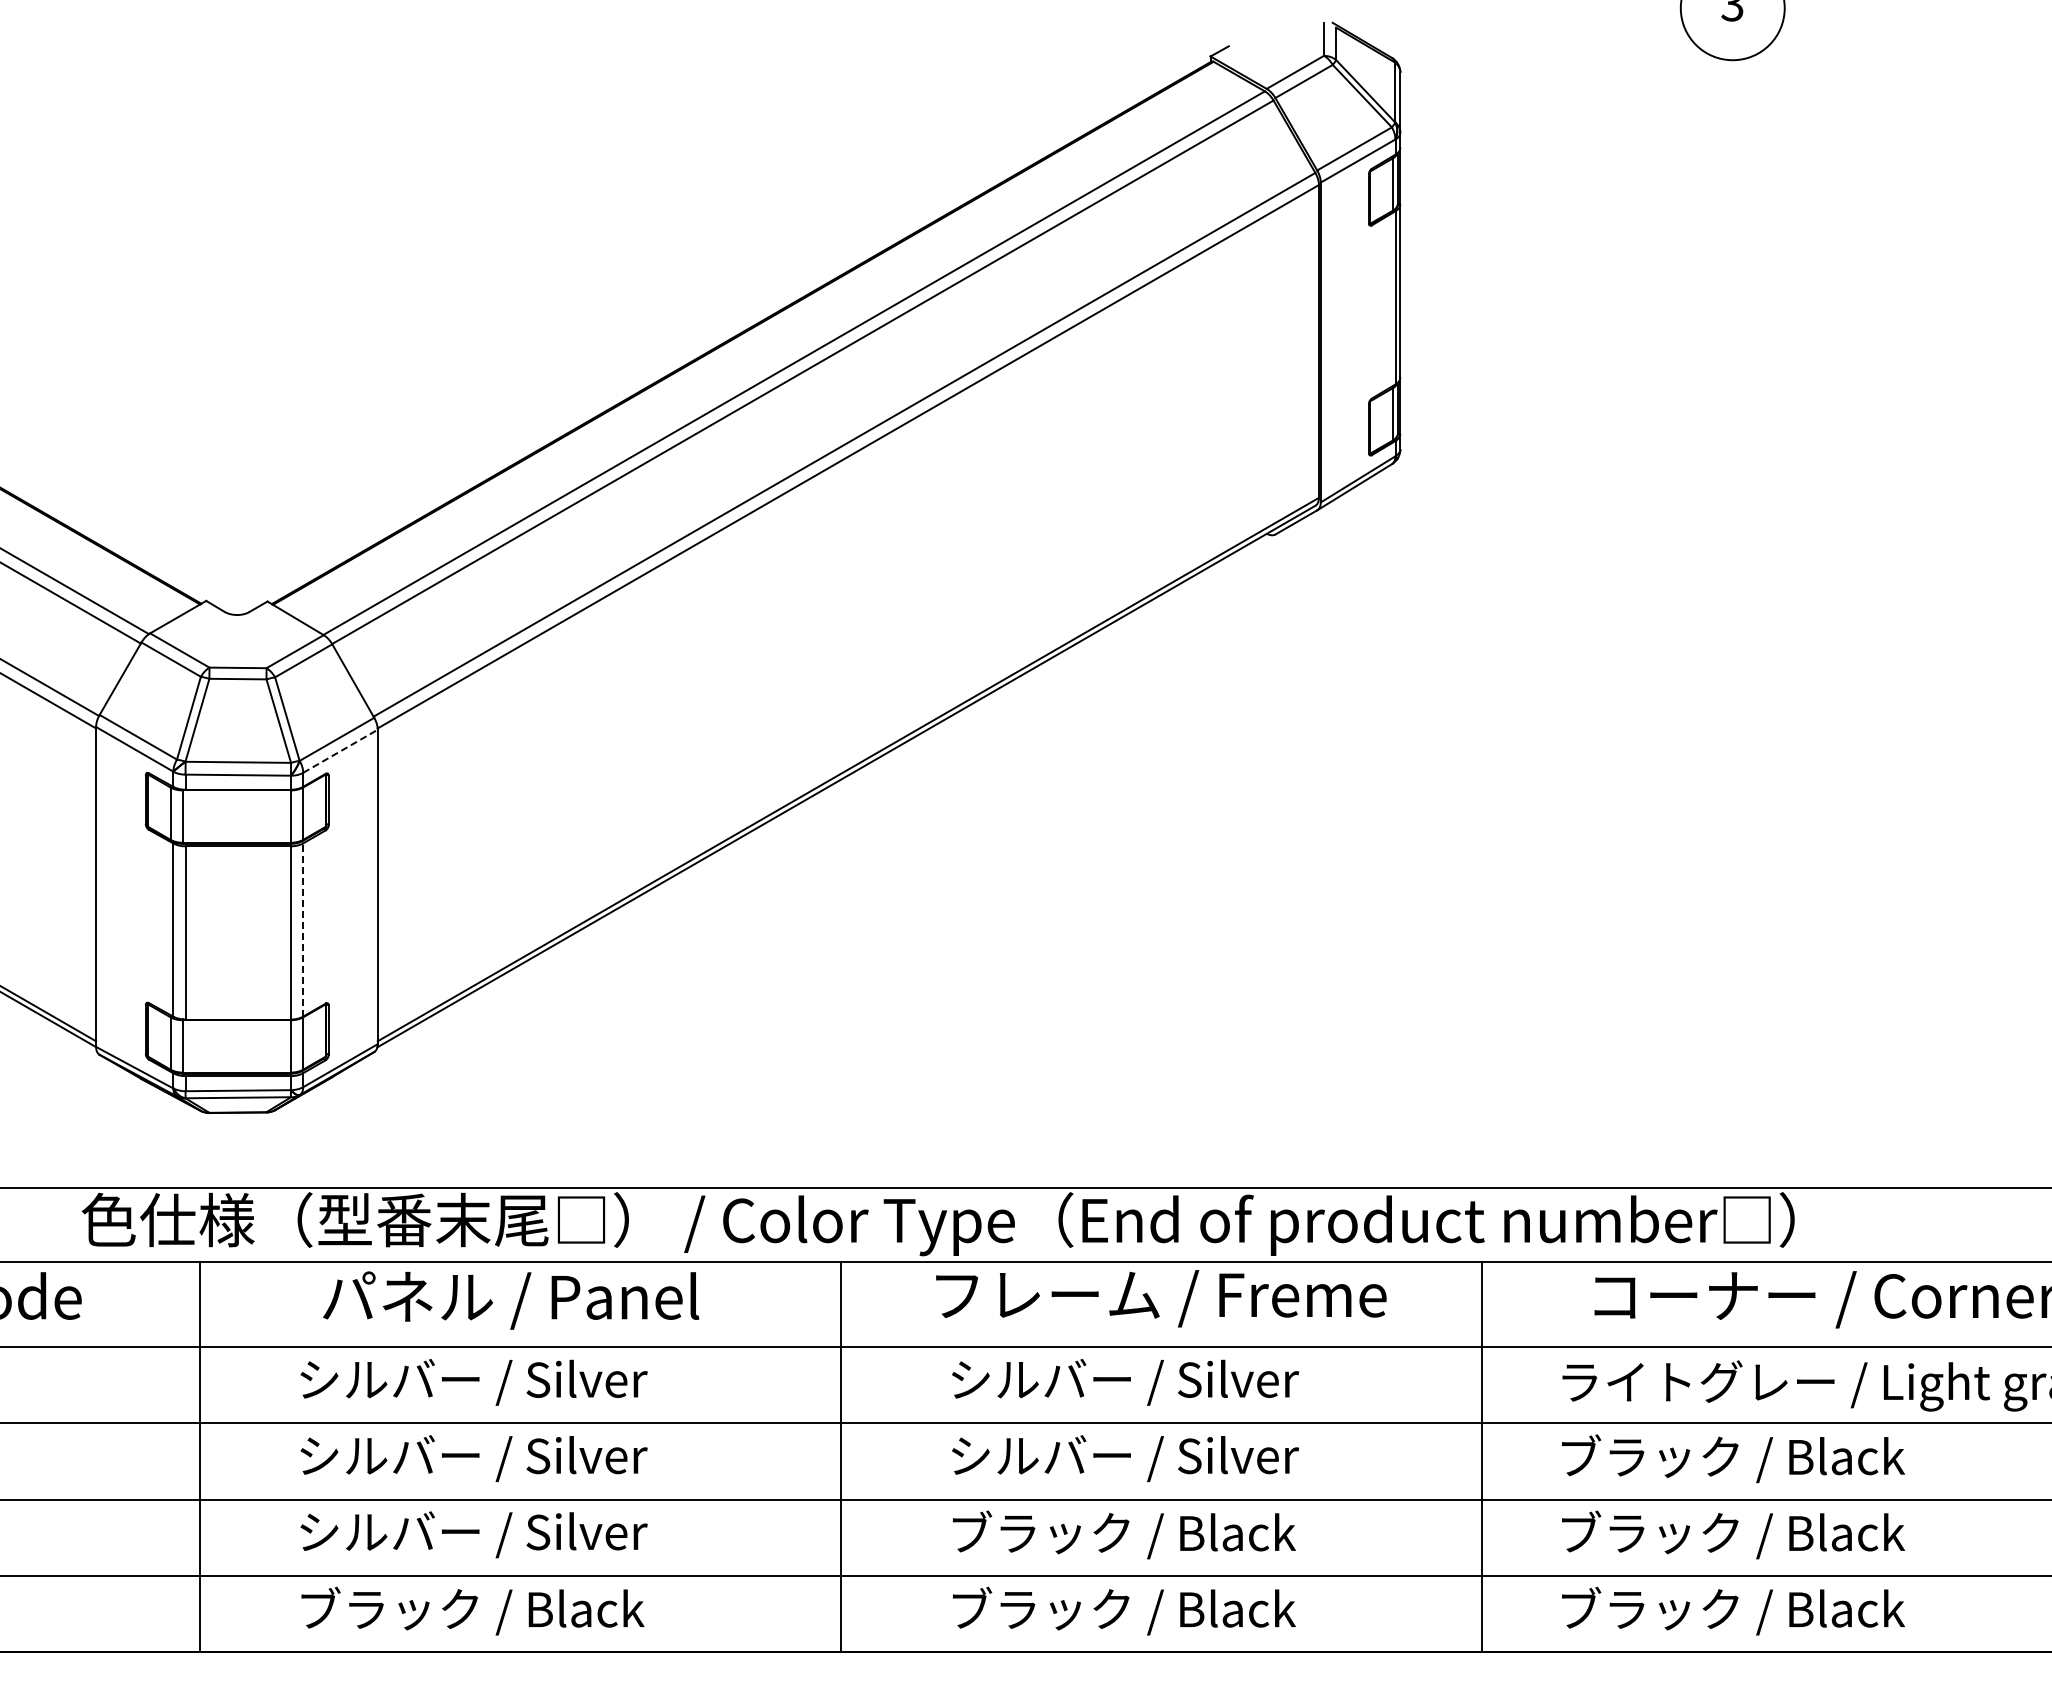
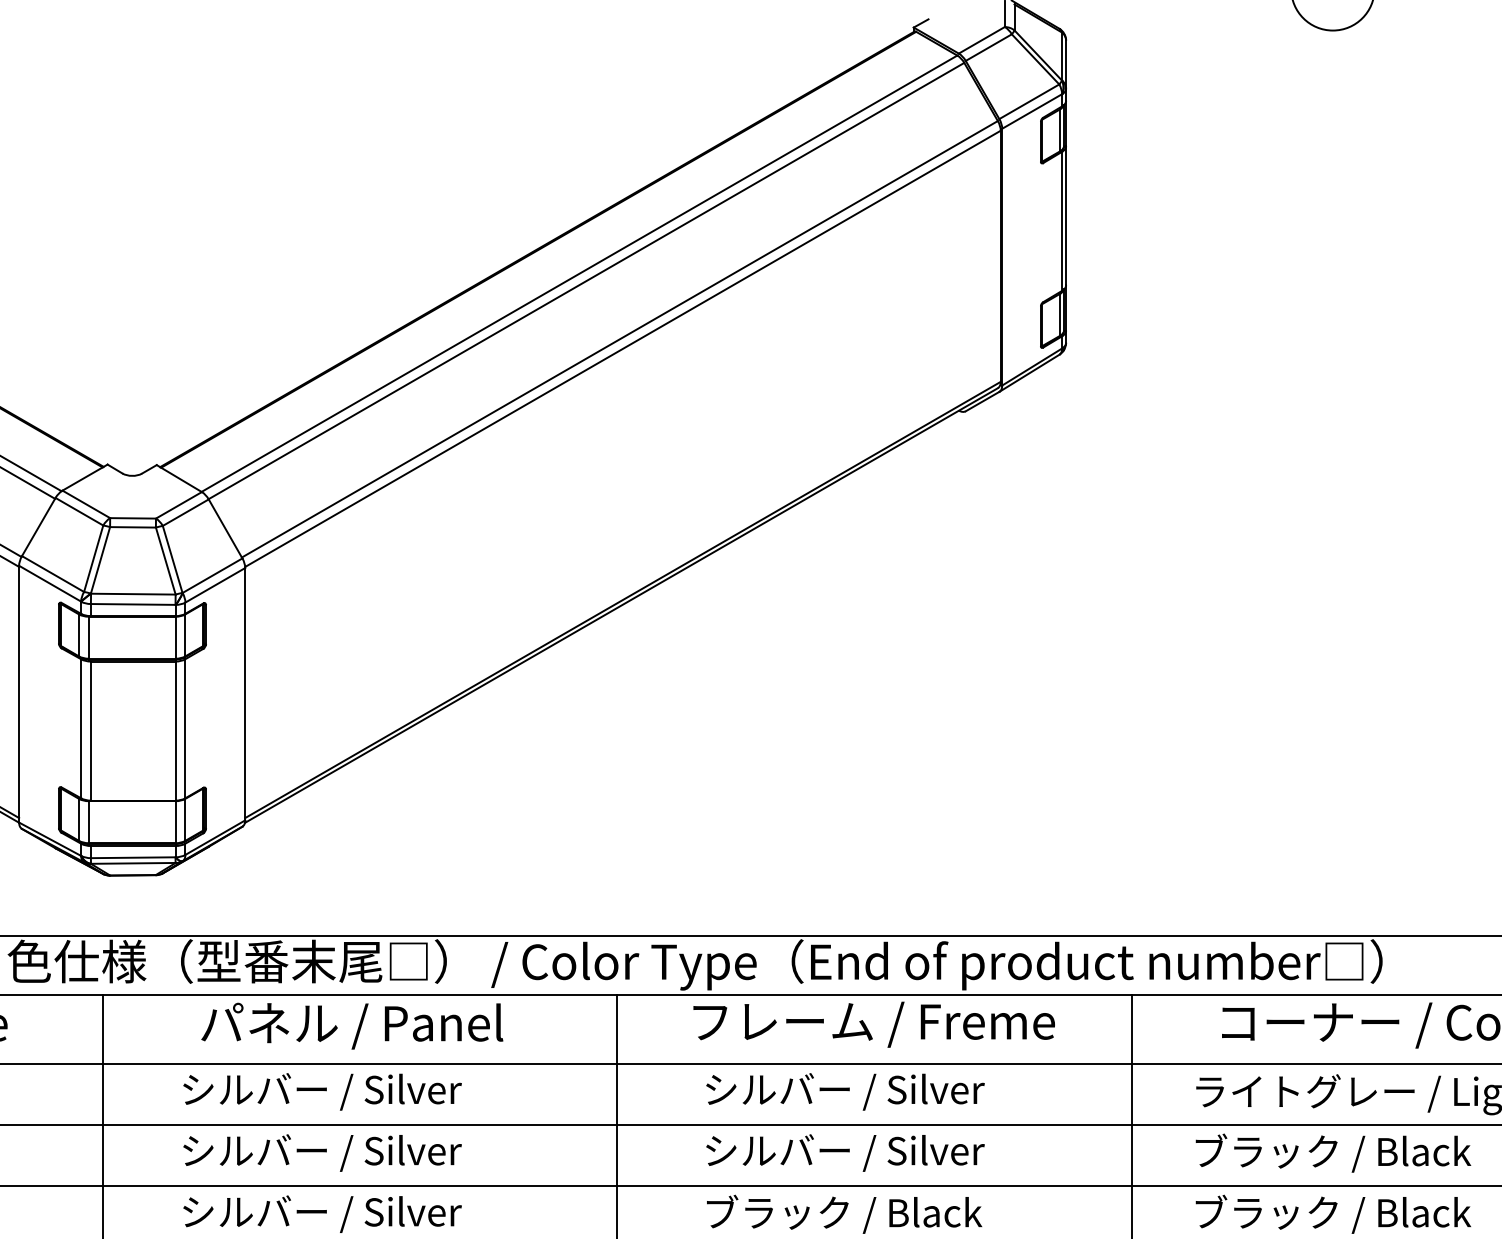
line: (340, 751) -> (215, 585), dashed -> solid
line: (303, 930) -> (185, 729), dashed -> solid

